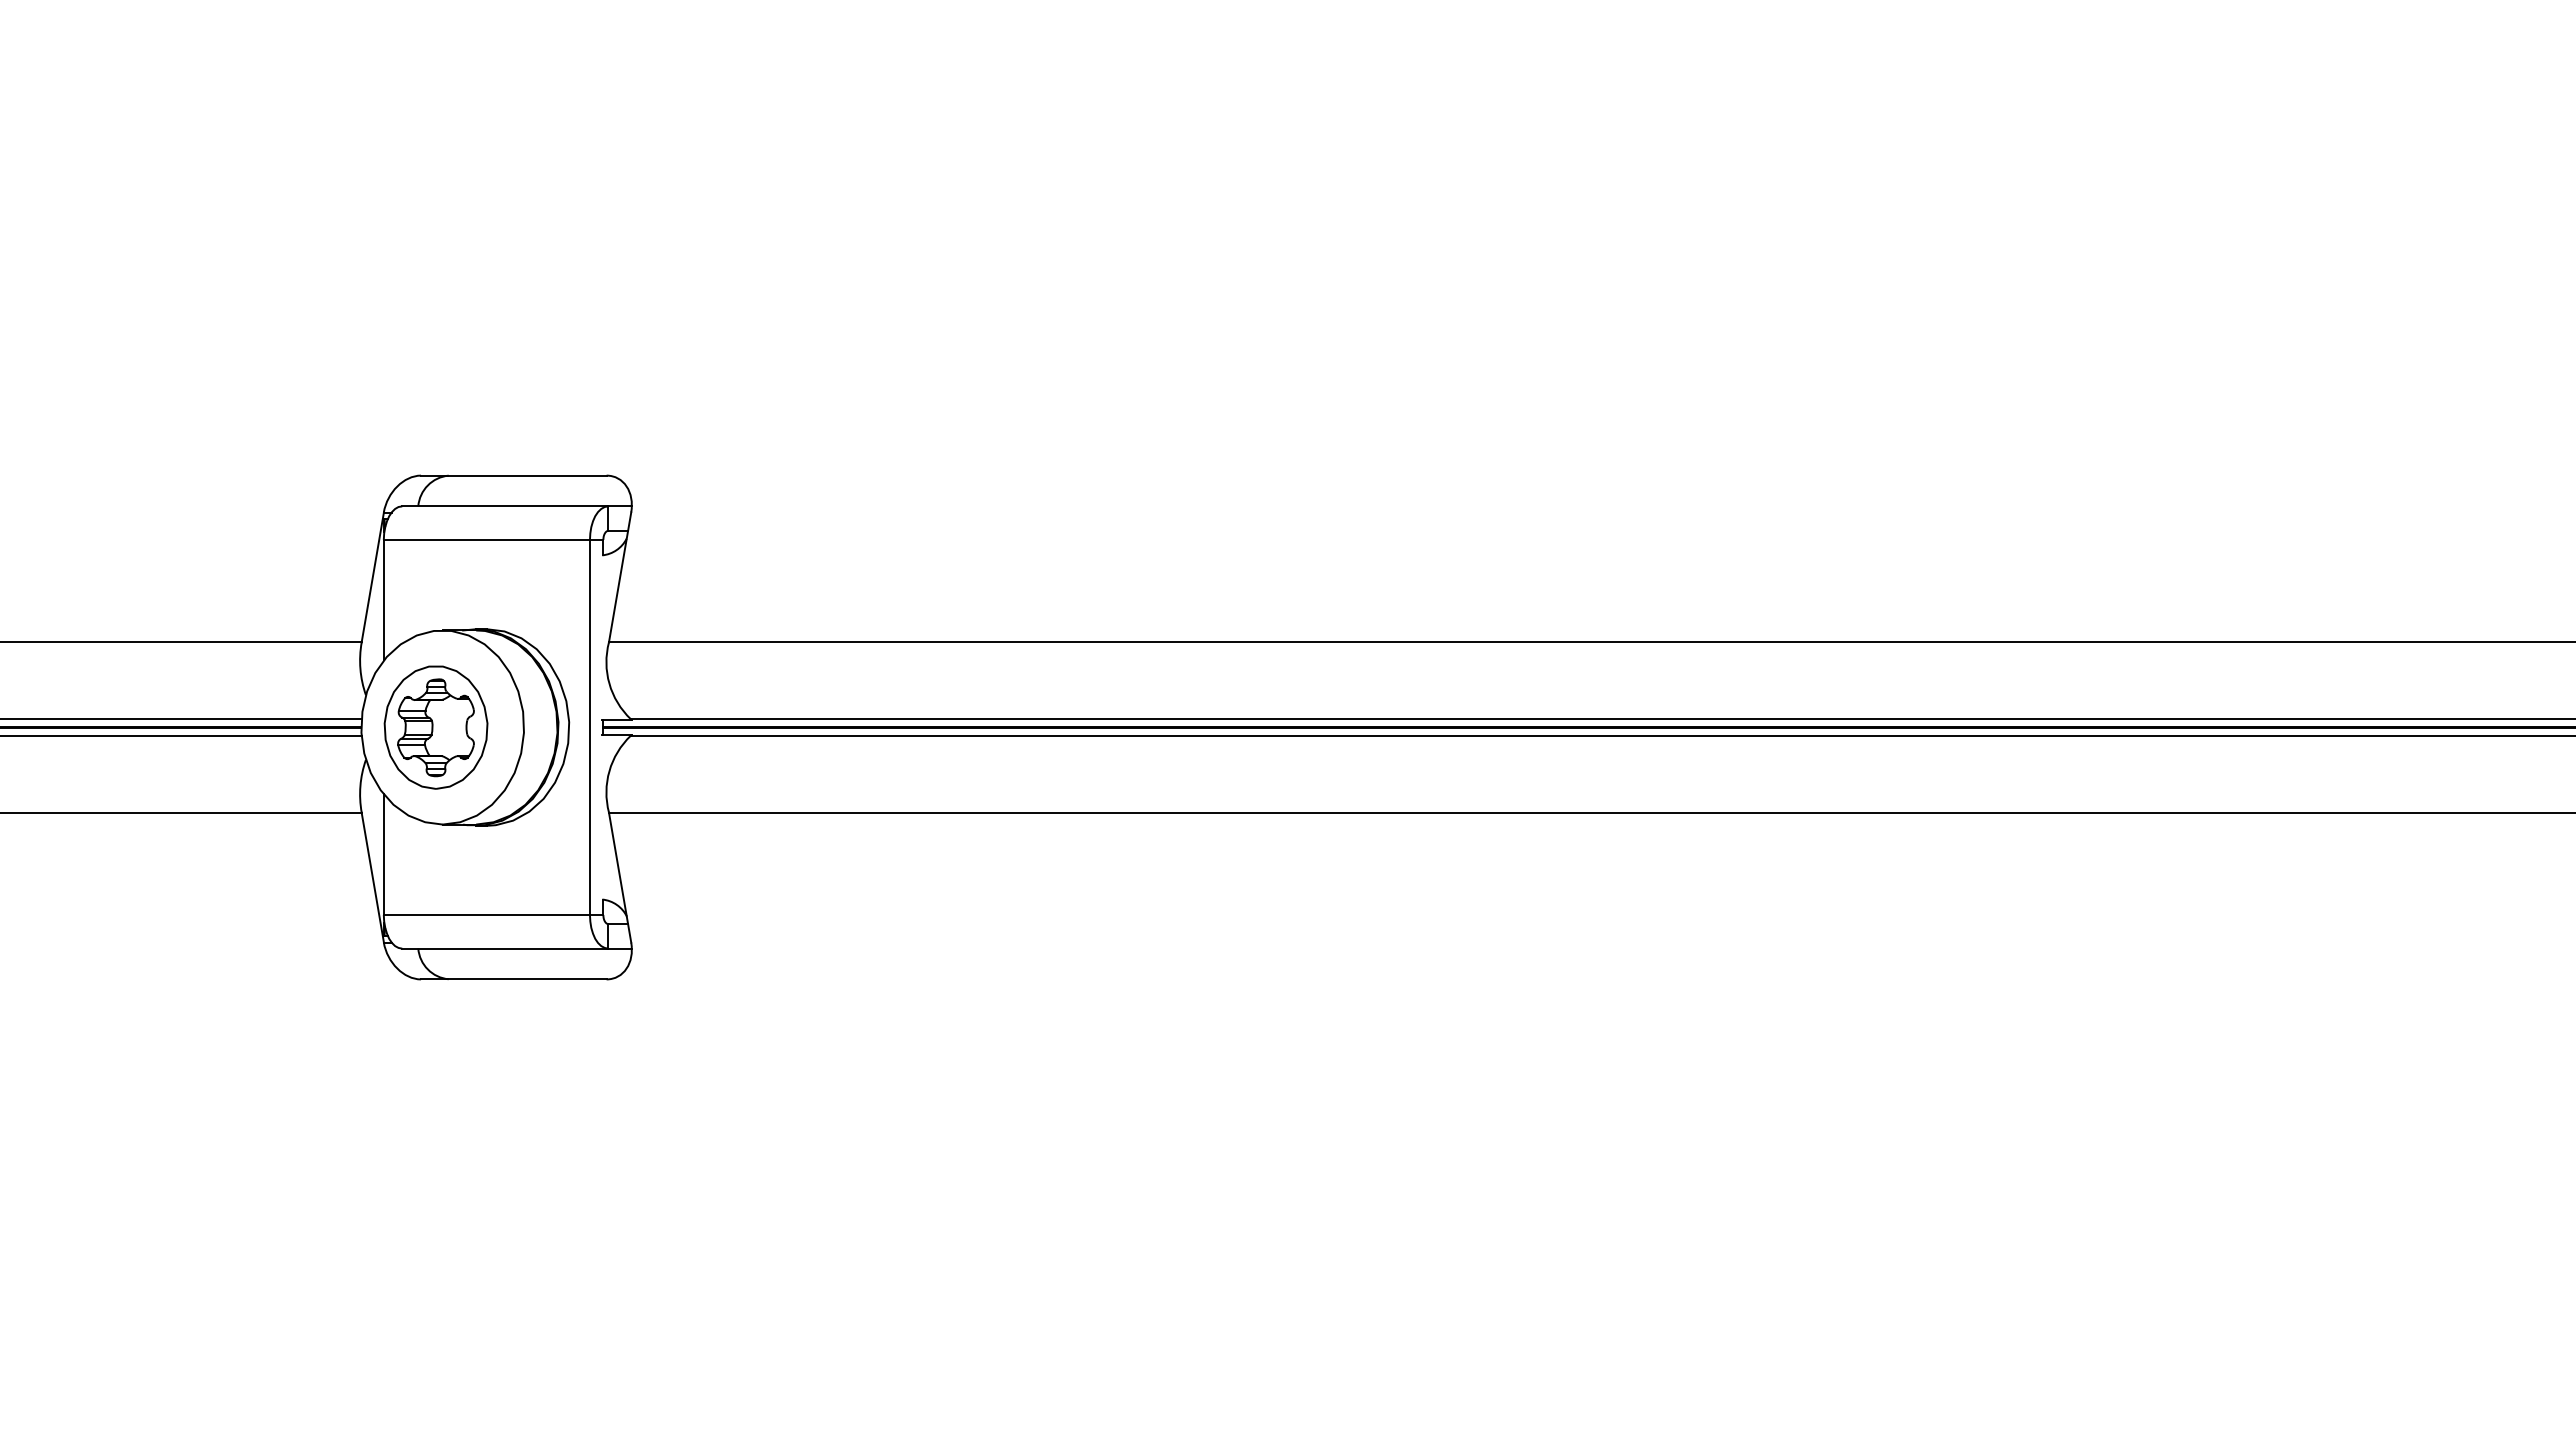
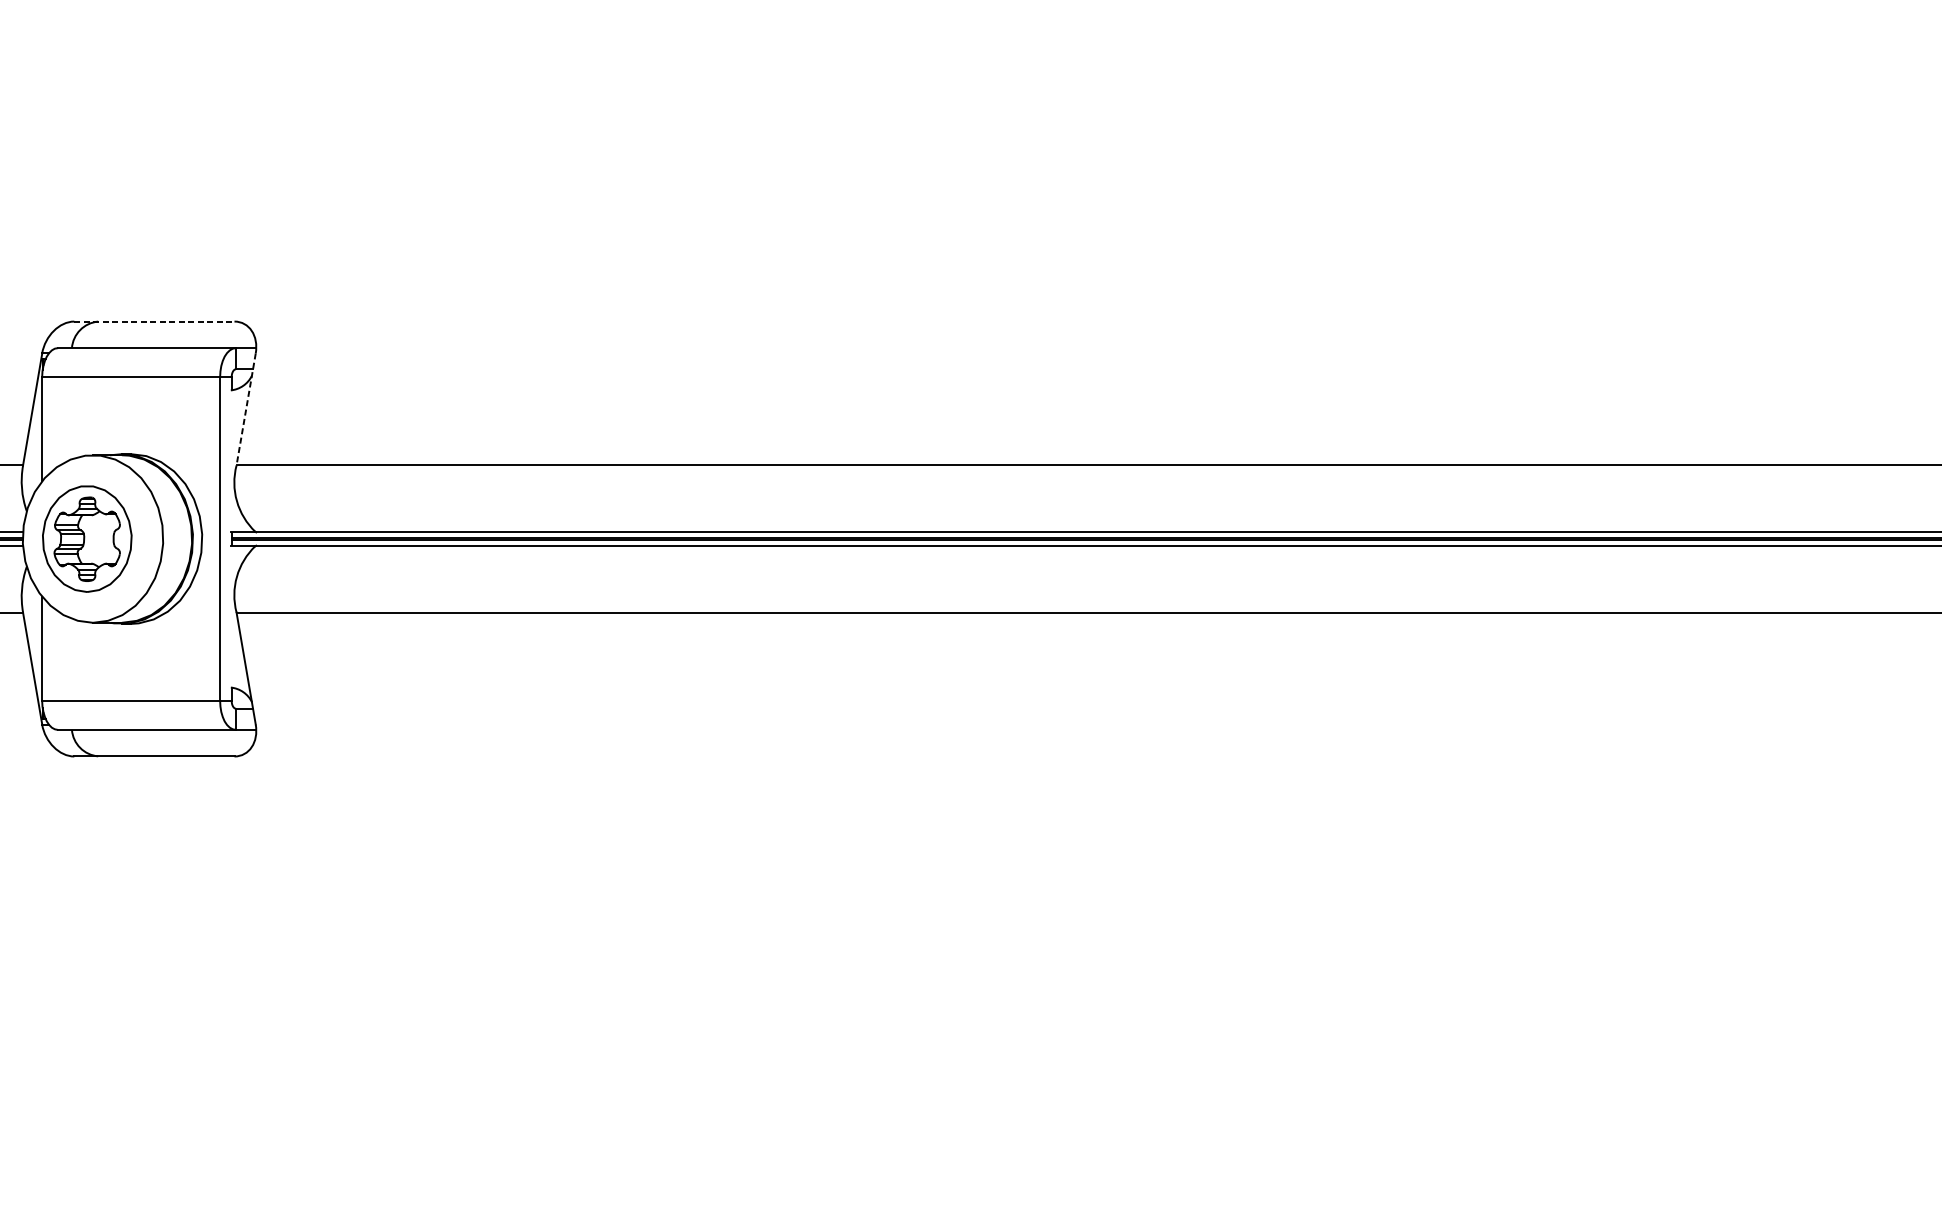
line: (513, 475) -> (154, 321), solid -> dashed
line: (620, 577) -> (246, 409), solid -> dashed

